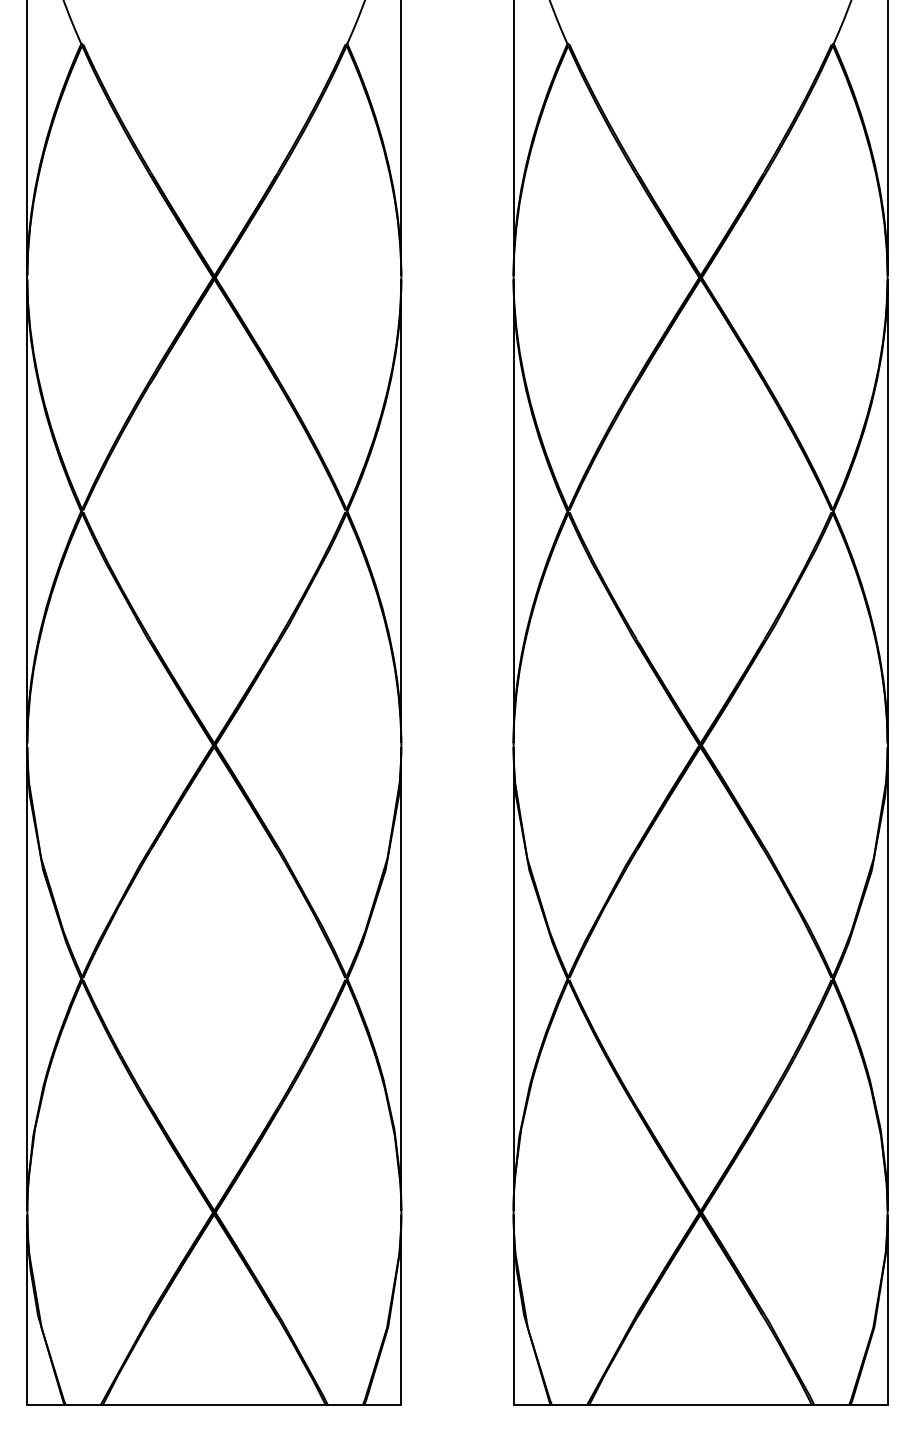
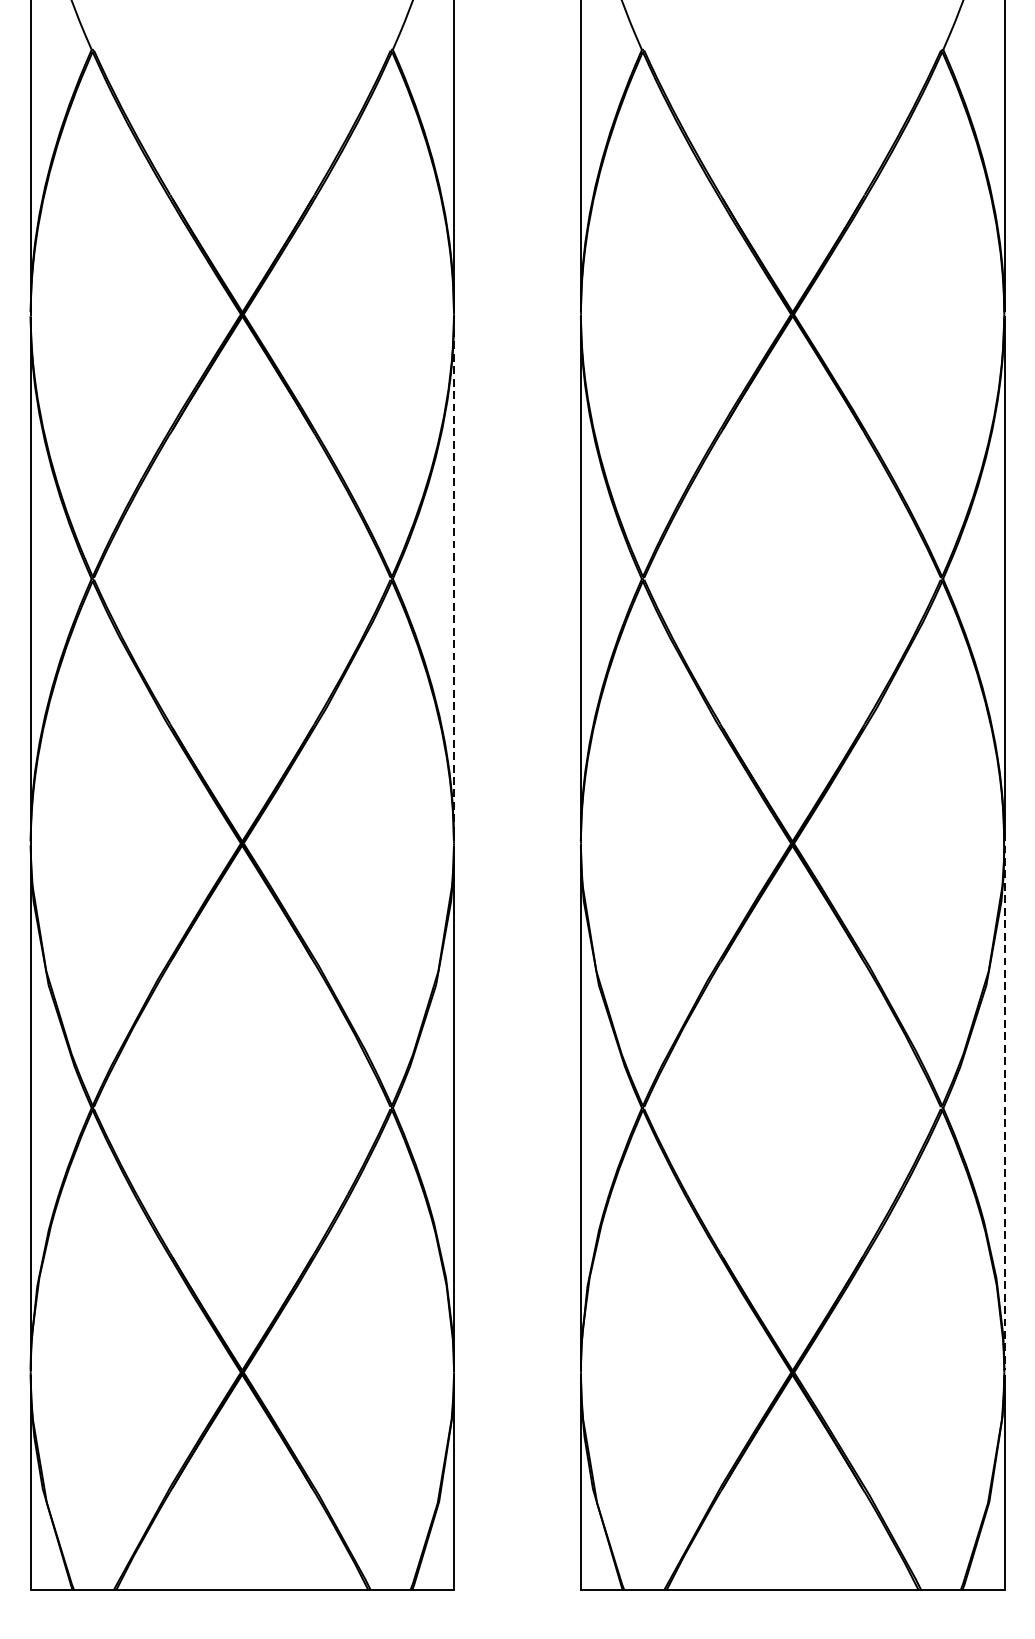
line: (401, 511) -> (454, 579), solid -> dashed
line: (887, 978) -> (1004, 1107), solid -> dashed

